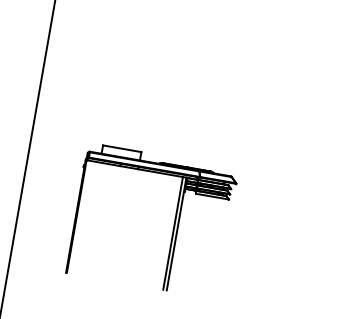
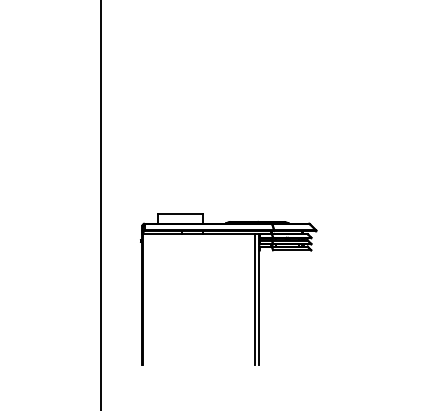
part: (174, 224) -> (254, 289), moved

